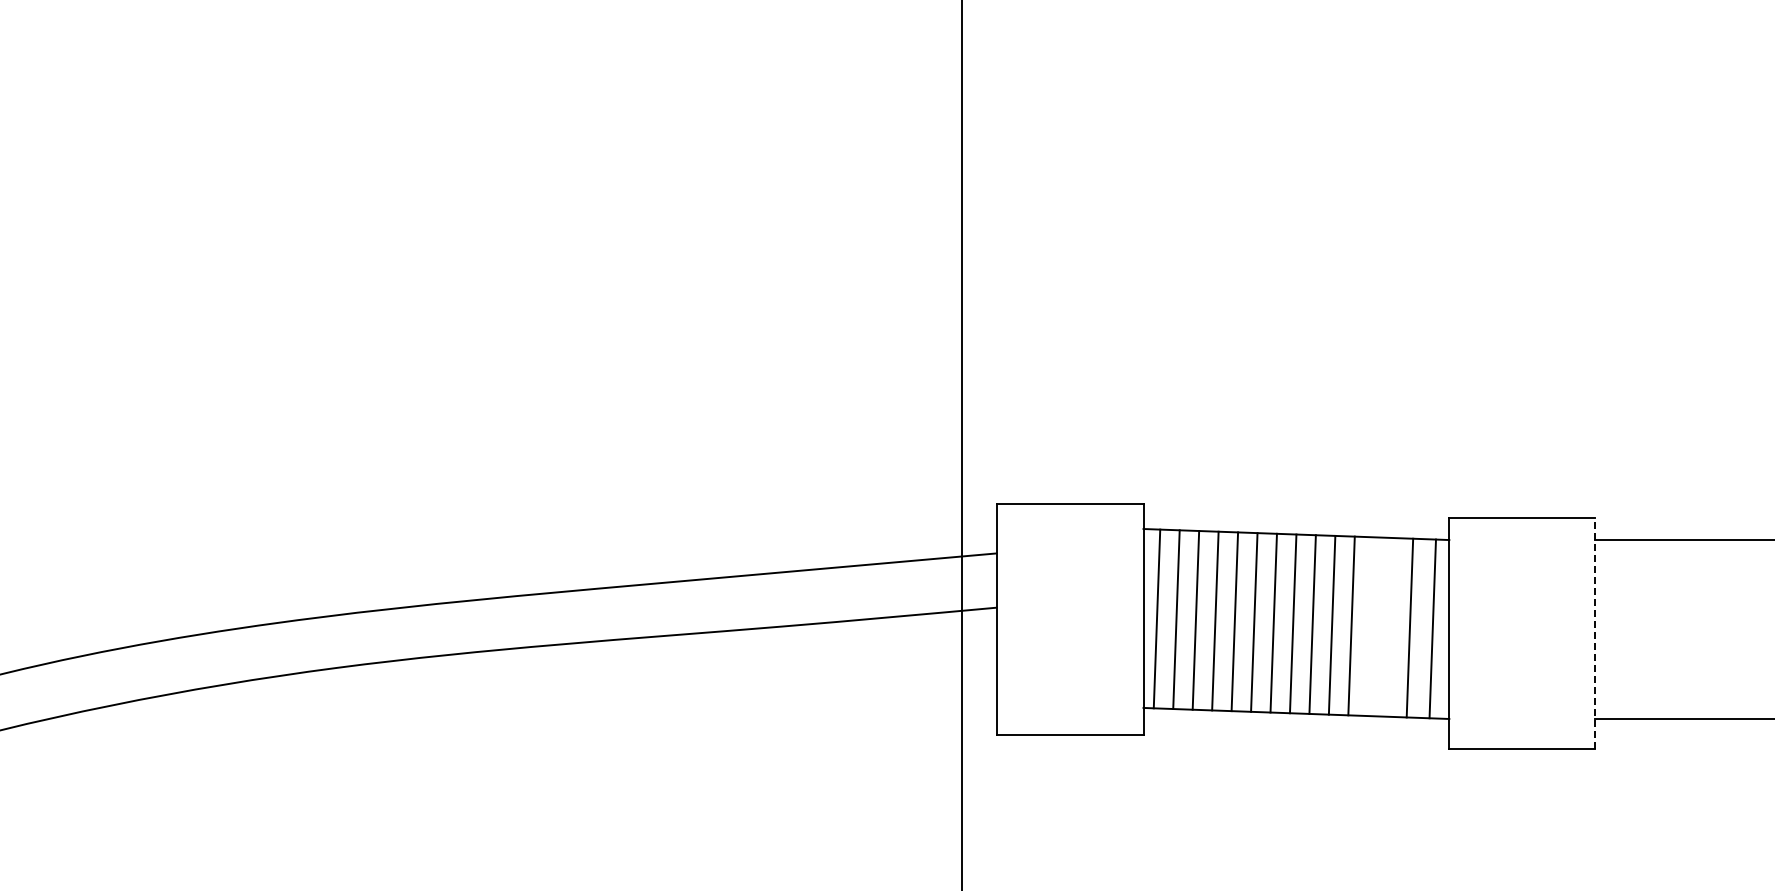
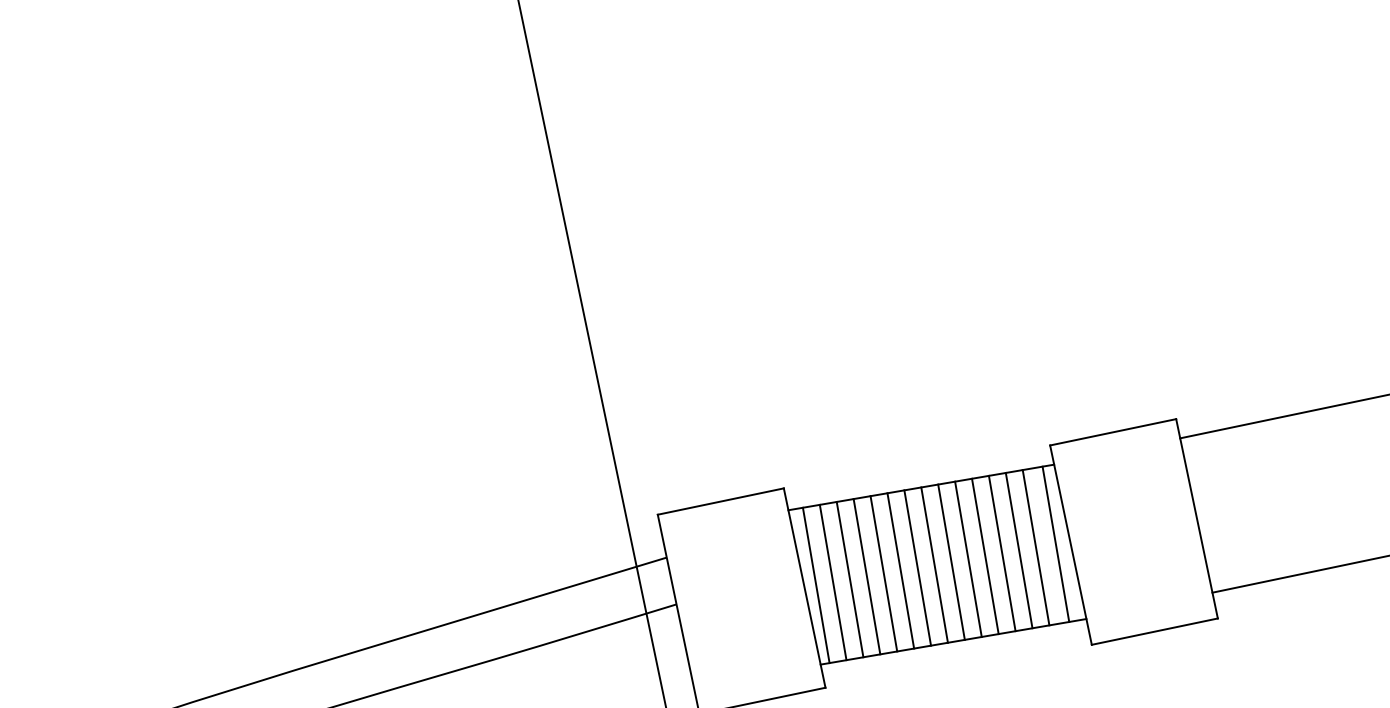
line: (1370, 626) -> (1001, 553), added
line: (1390, 627) -> (1019, 550), added
line: (1595, 633) -> (1197, 518), dashed -> solid

